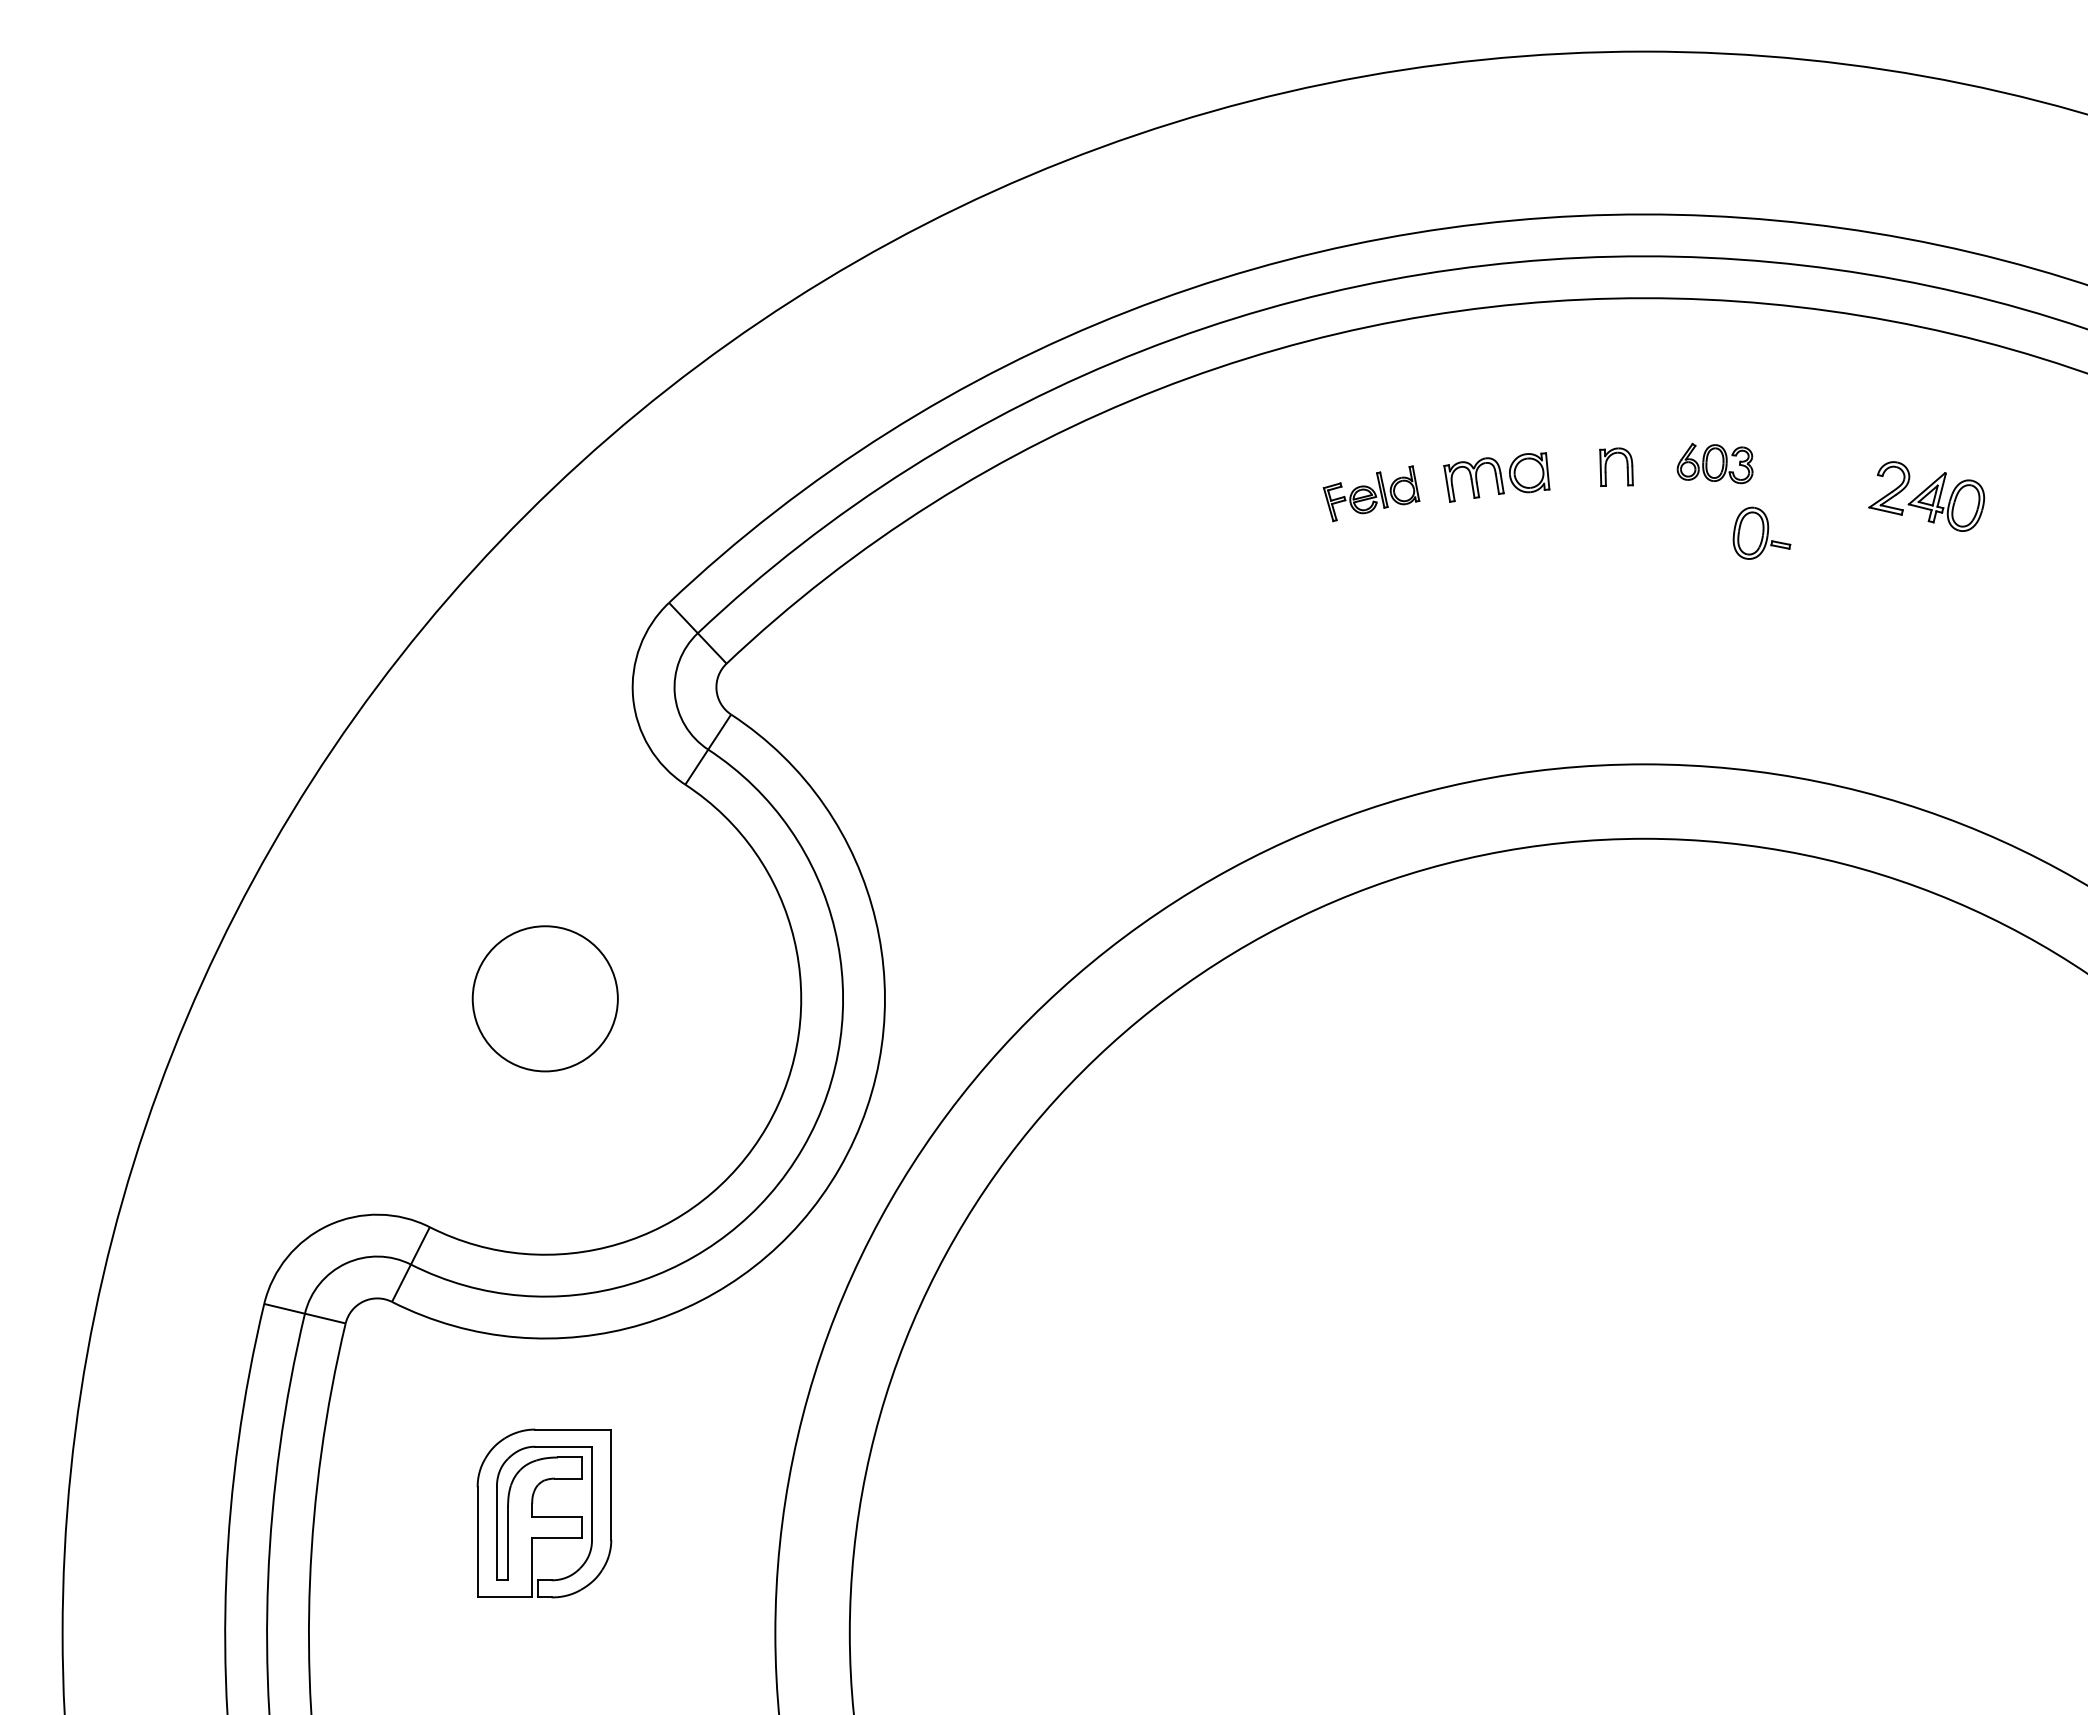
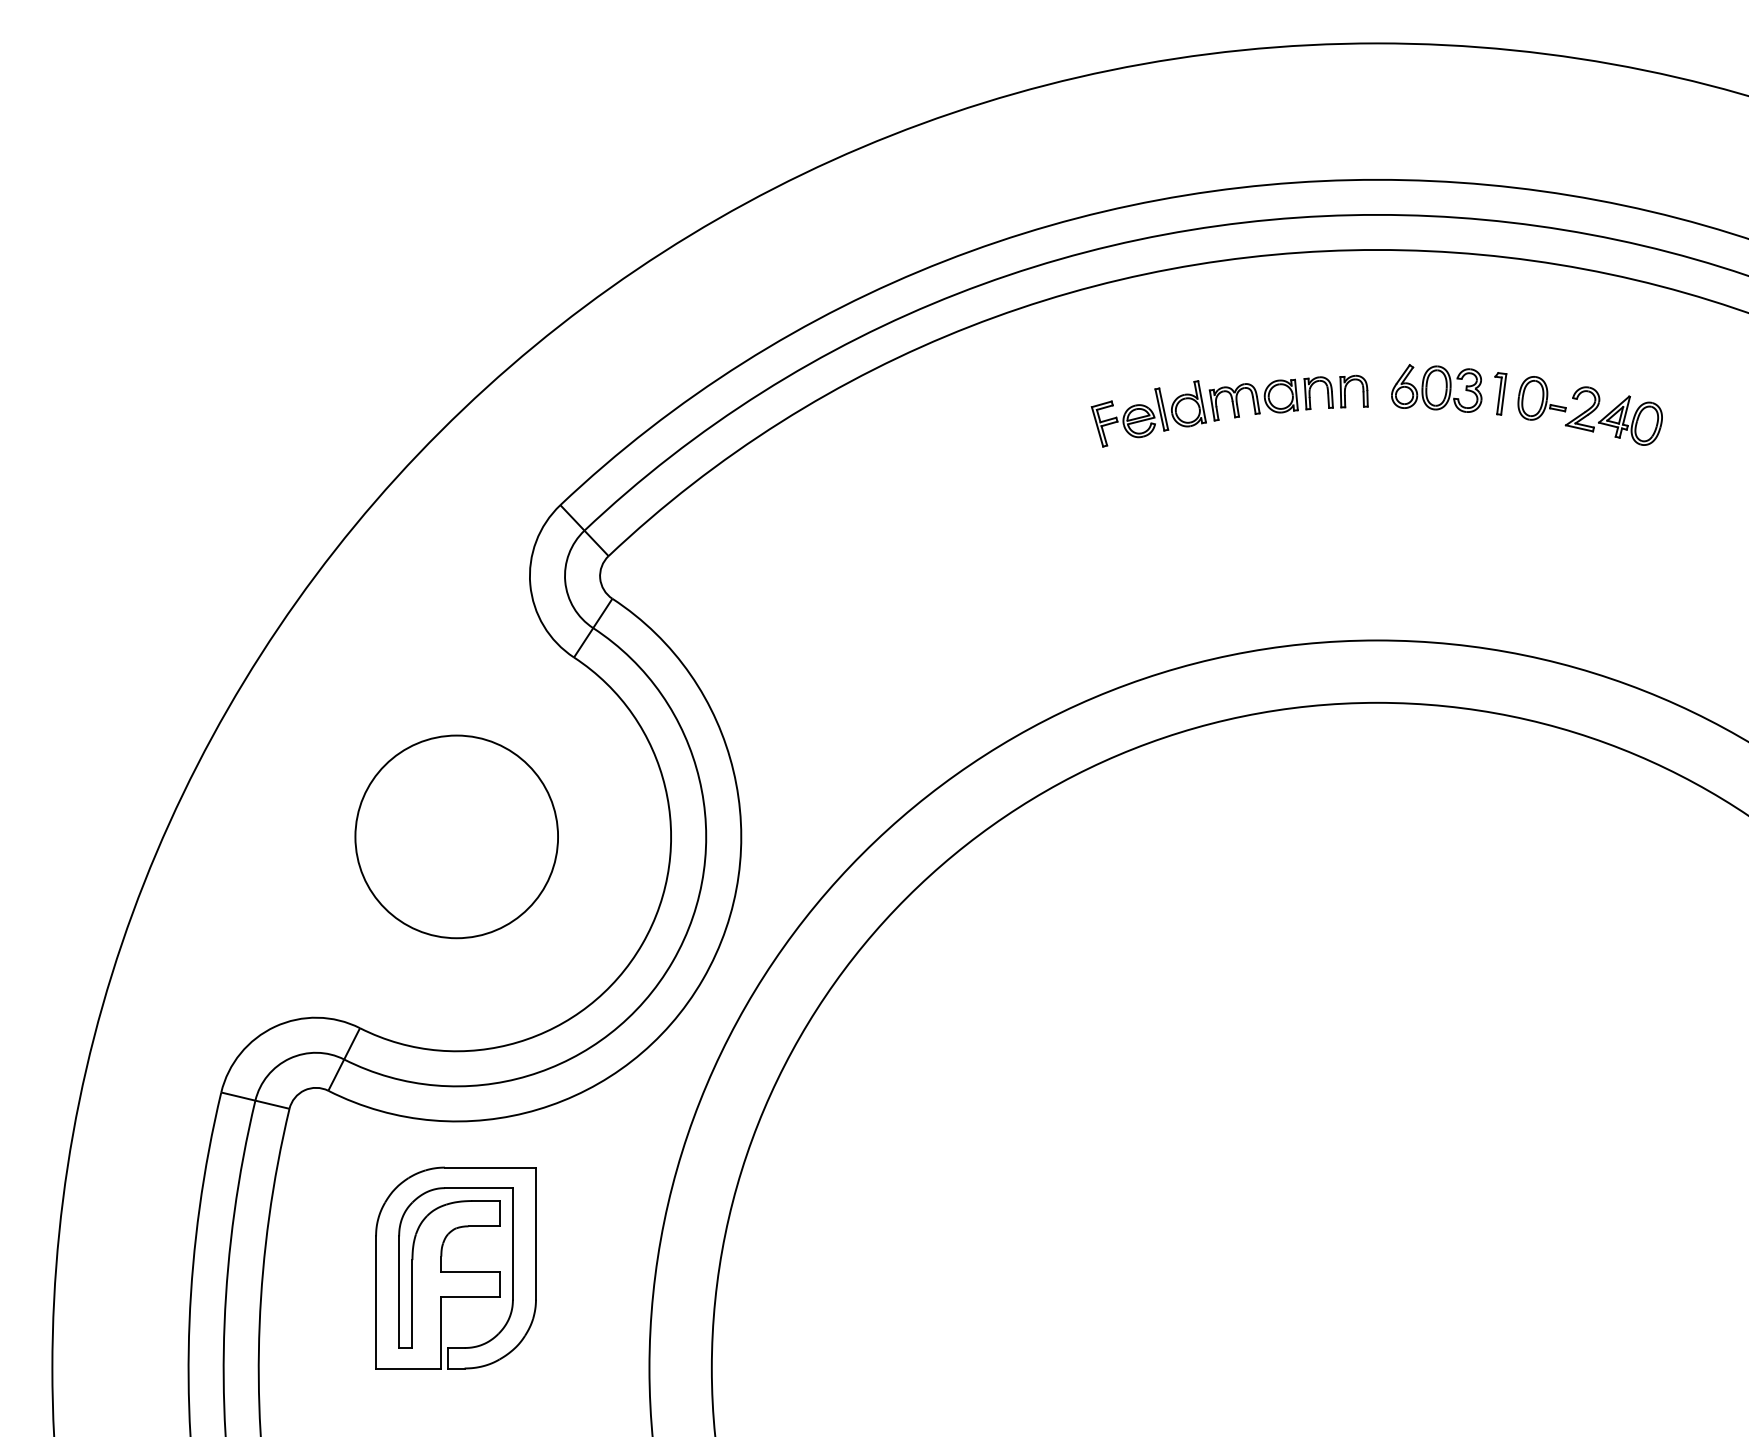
part: (1714, 463) -> (1436, 388), size x1.43
part: (1564, 469) -> (1310, 393), added
part: (1791, 469) -> (1500, 393), added
part: (1371, 493) -> (1148, 413), size x1.43
part: (1761, 532) -> (1541, 397), moved
circle: (545, 998) -> (456, 836), size x1.67
part: (544, 1513) -> (456, 1268), size x1.43

